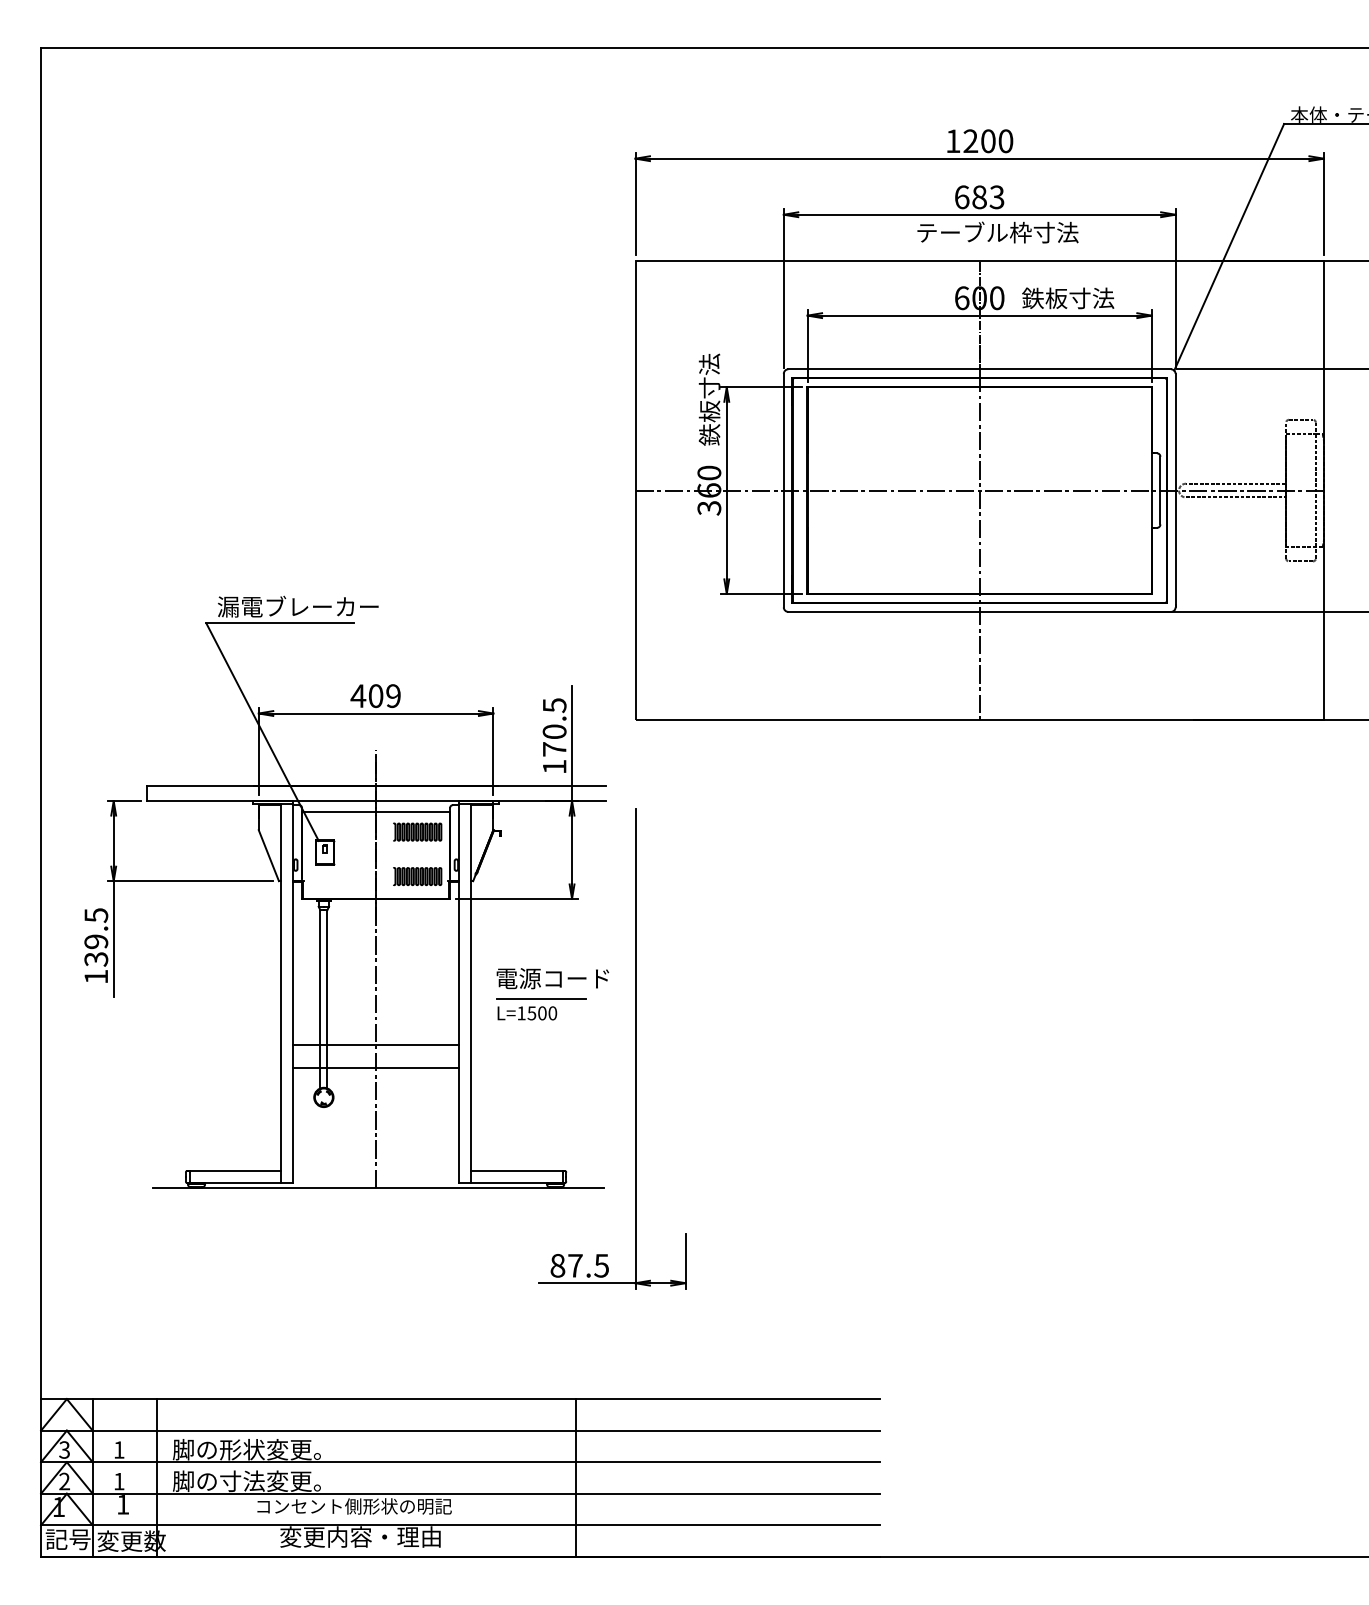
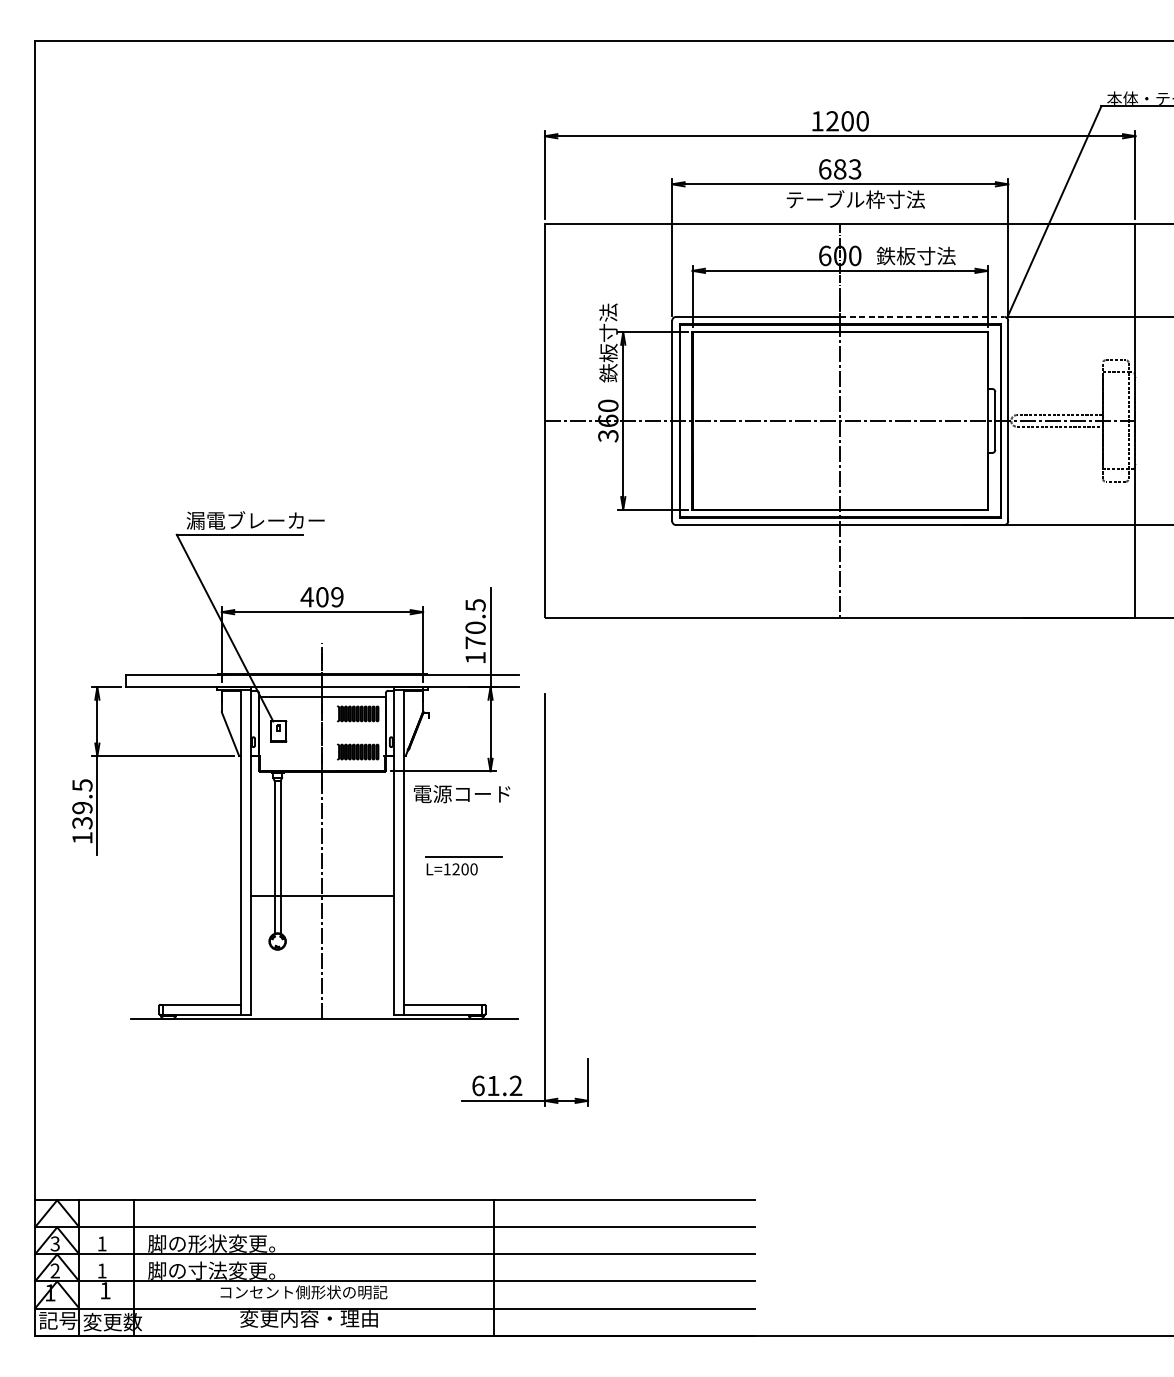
line: (1075, 369) -> (922, 317), solid -> dashed
text: (552, 978) -> (461, 794), moved
text: (531, 1013) -> (455, 869), L=1500 -> L=1200
line: (375, 1067) -> (321, 915), removed
text: (579, 1265) -> (496, 1085), 87.5 -> 61.2

